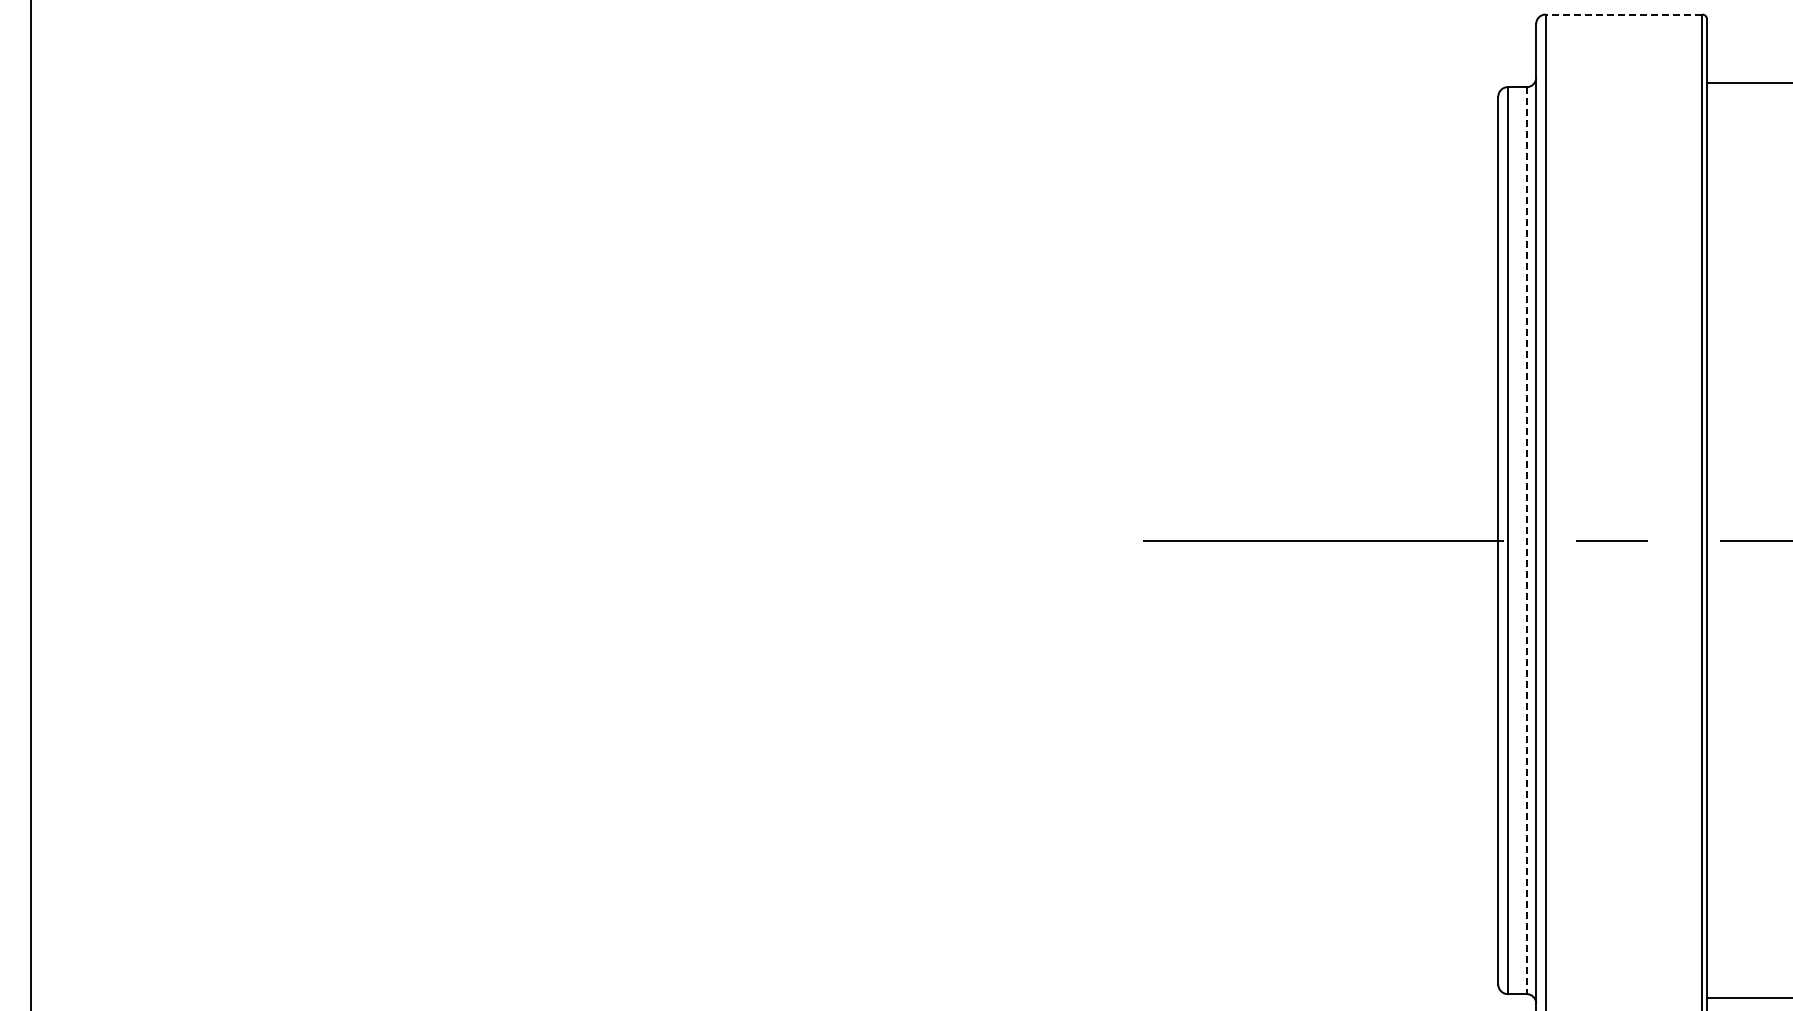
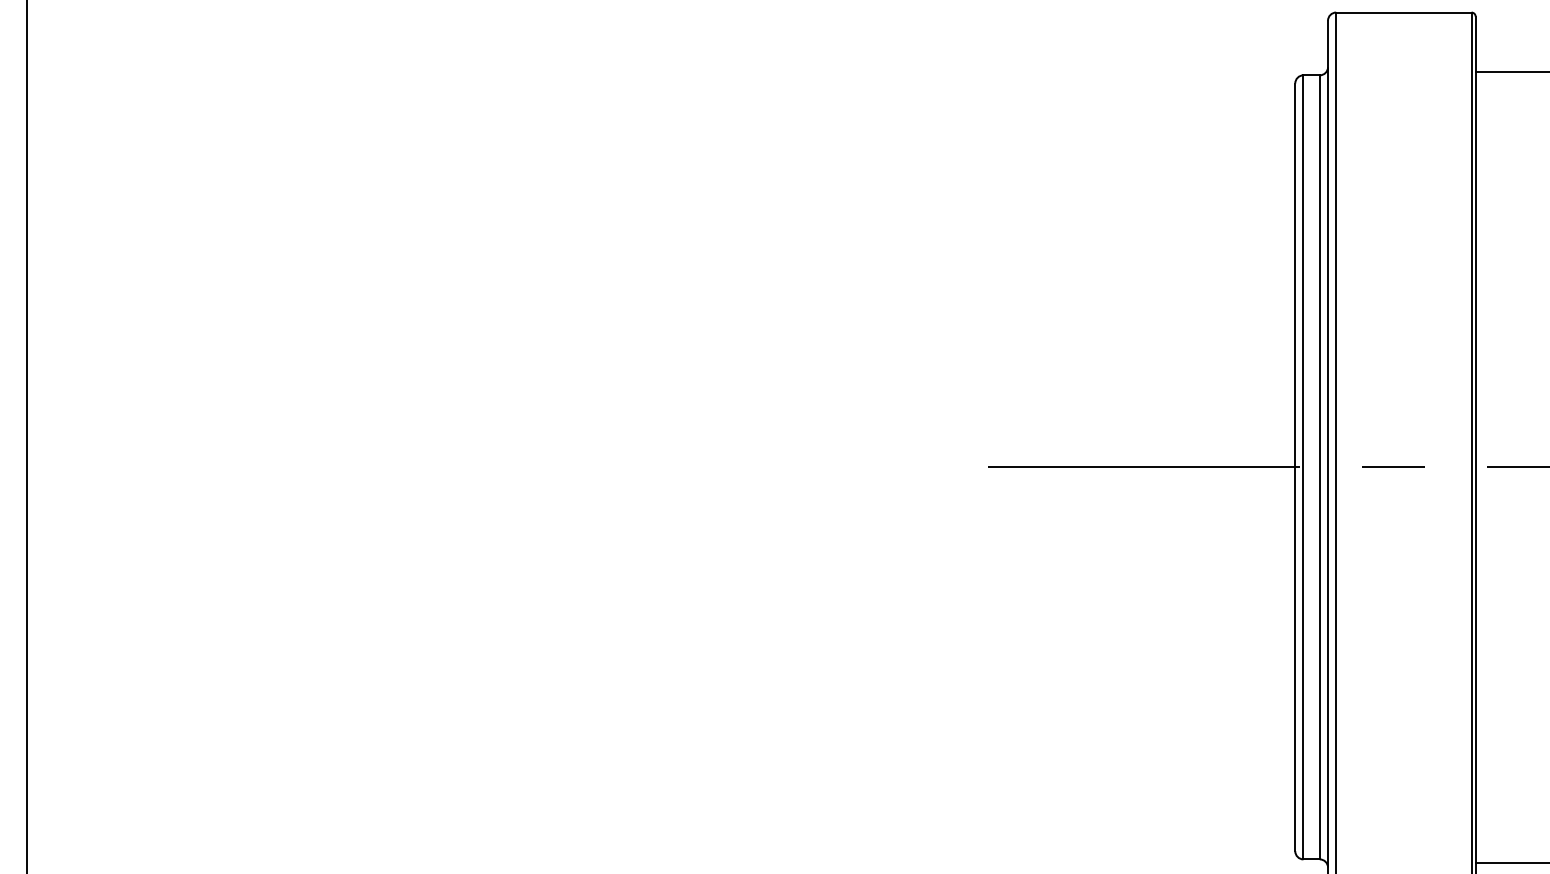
line: (1623, 14) -> (1403, 12), dashed -> solid
line: (1526, 541) -> (1319, 468), dashed -> solid

